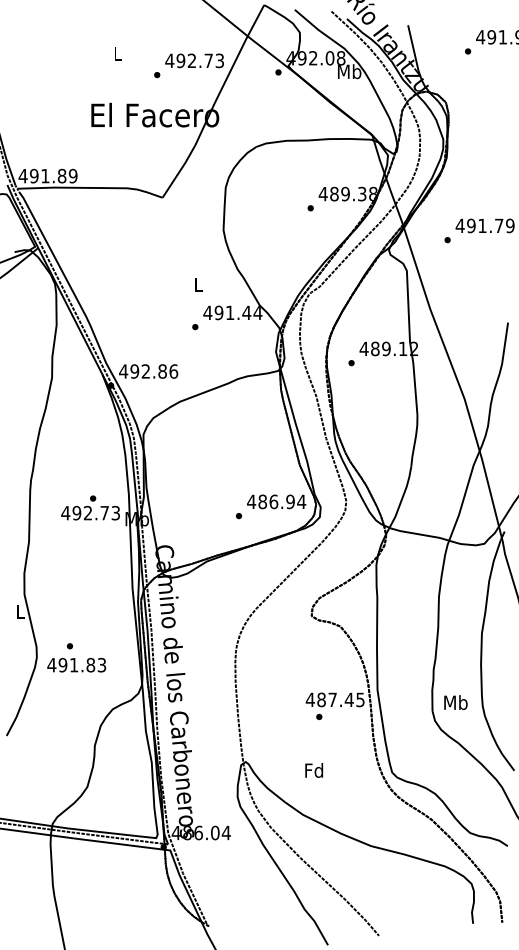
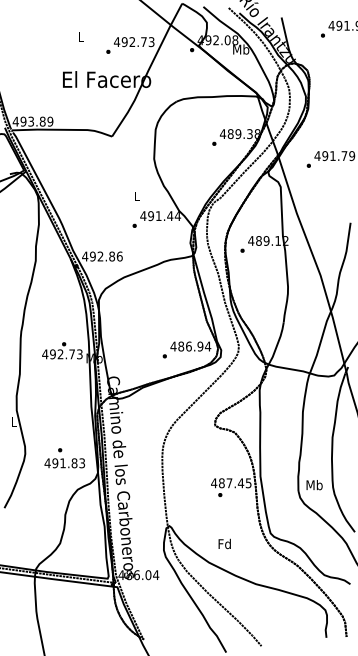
text: (44, 175) -> (30, 121), 491.89 -> 493.89
text: (76, 658) -> (64, 458), moved
text: (313, 769) -> (224, 543), moved

